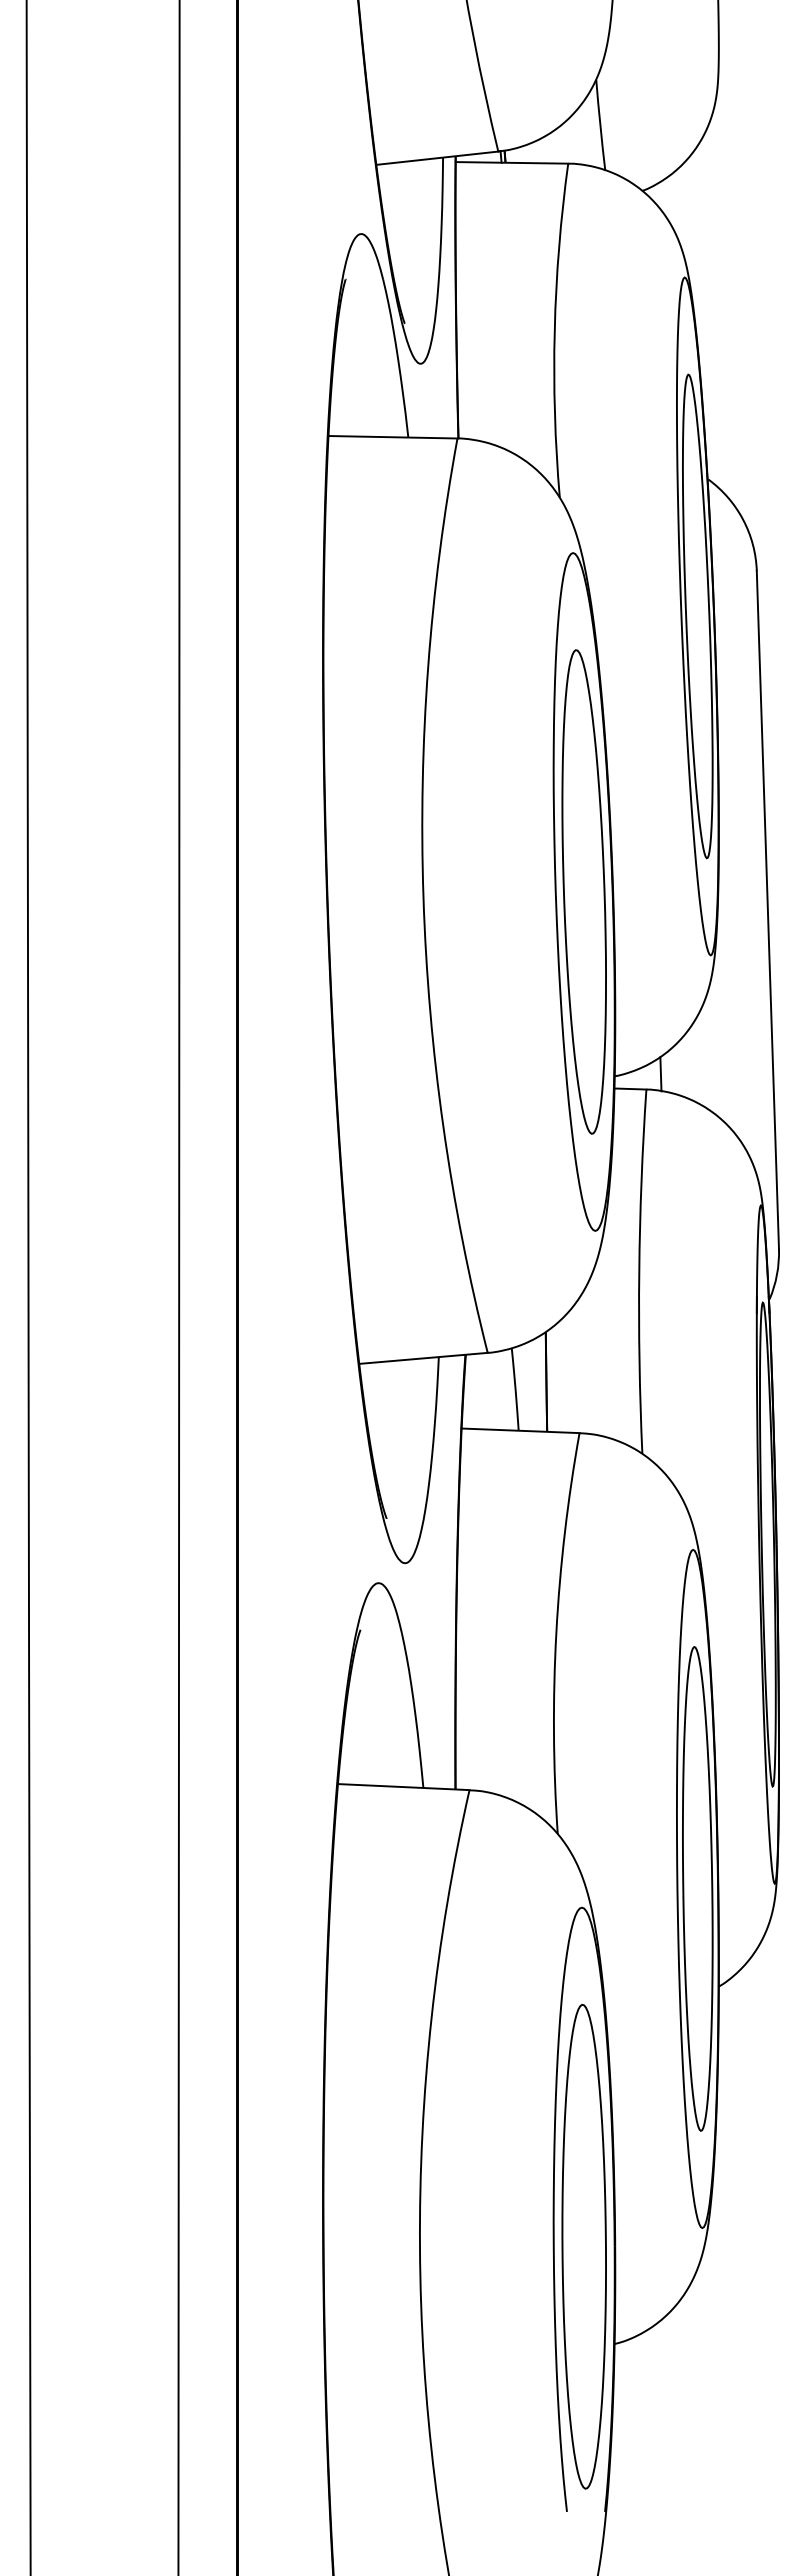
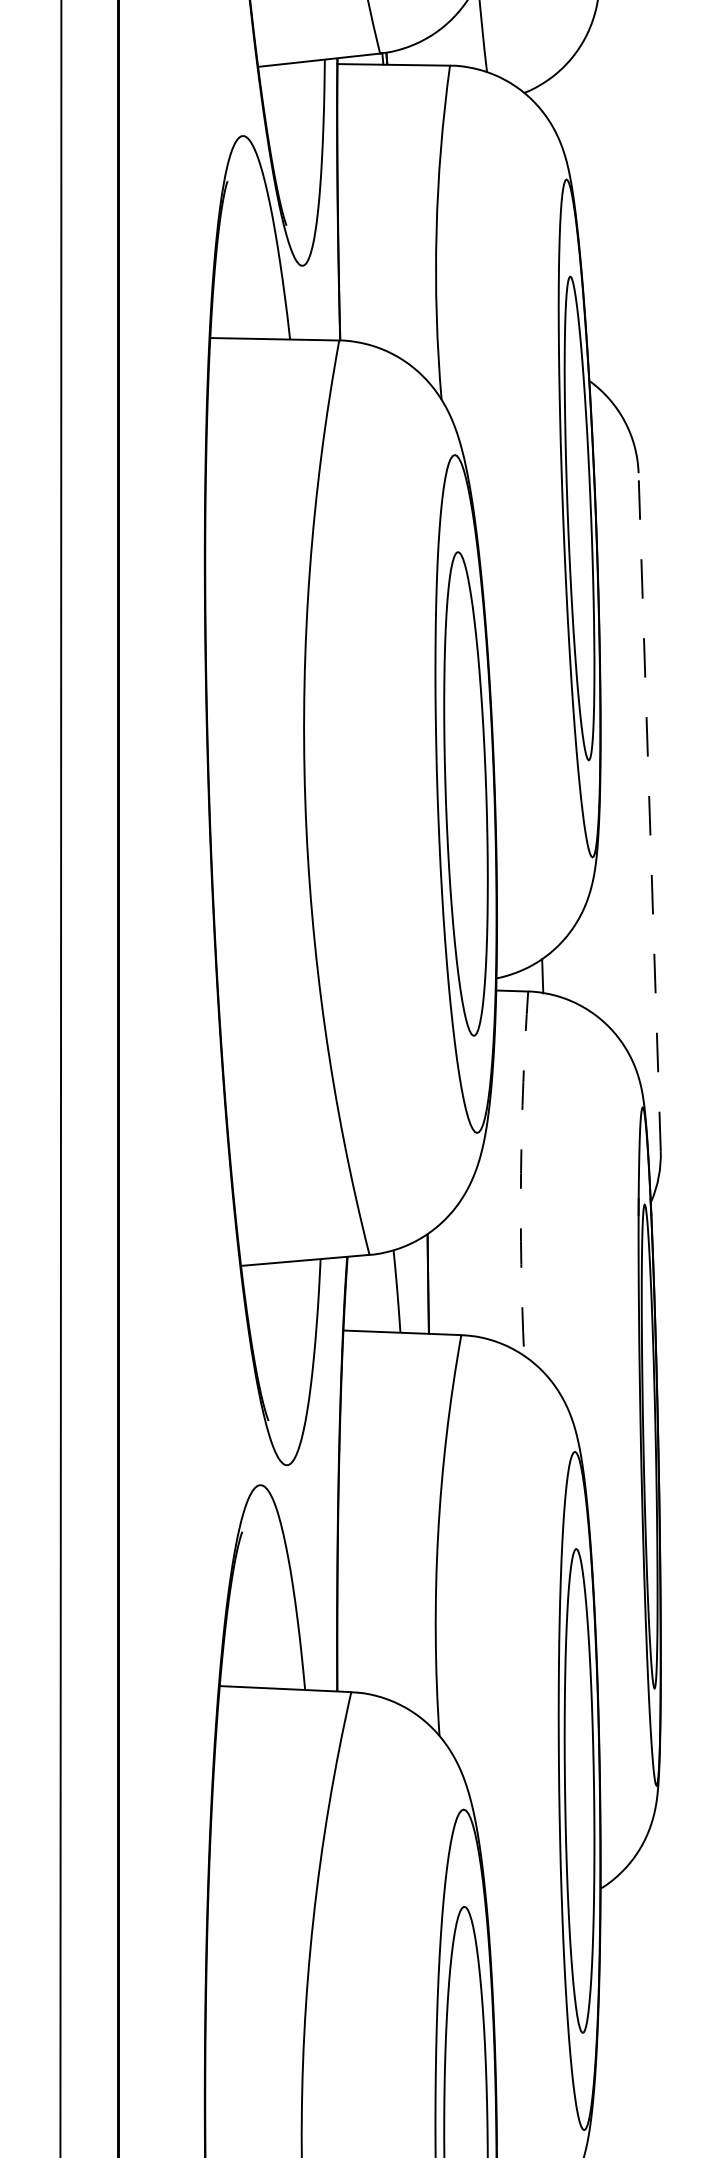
line: (767, 909) -> (649, 811), solid -> dashed
arc: (639, 1271) -> (521, 1173), solid -> dashed

